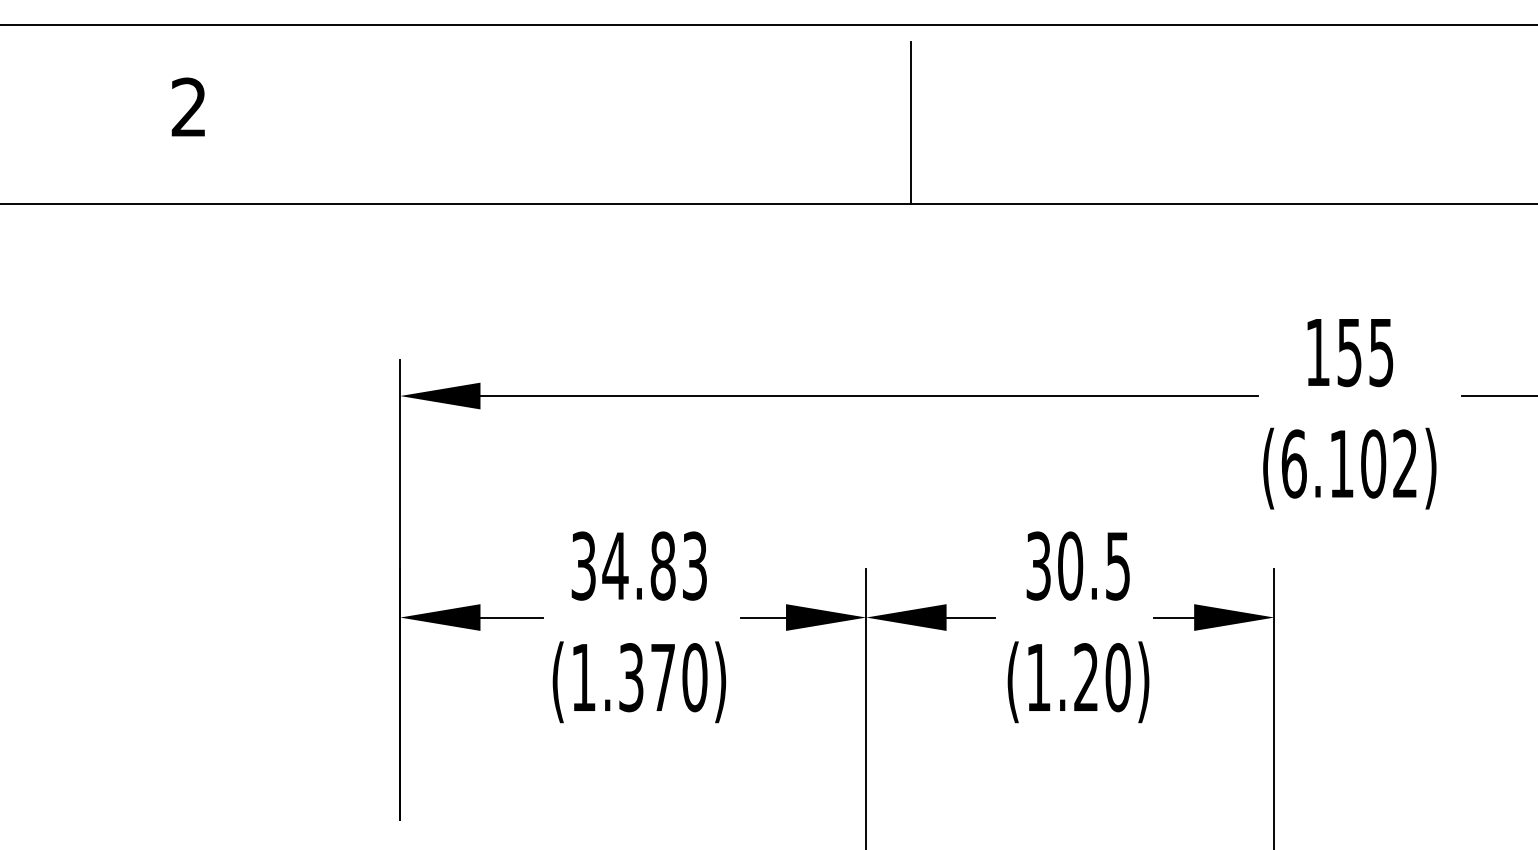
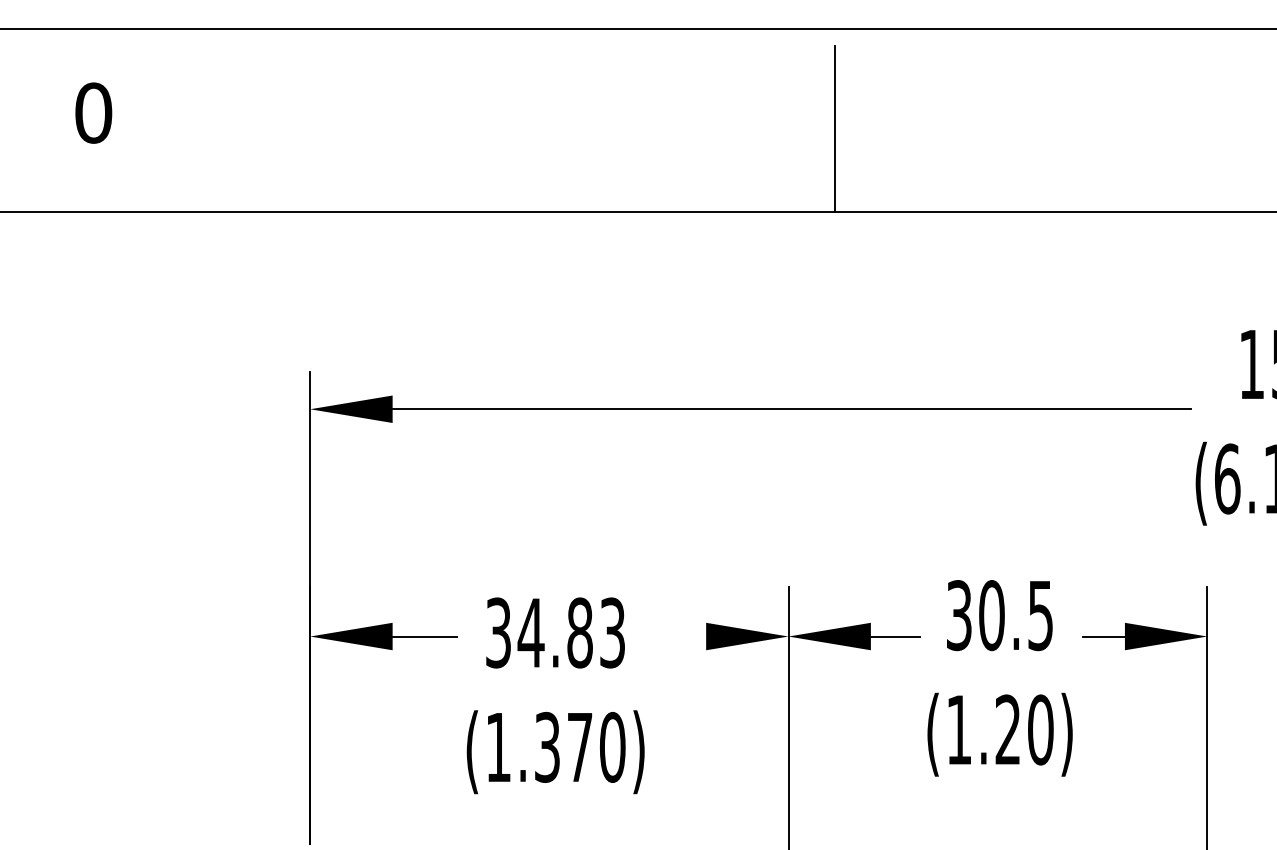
text: (189, 107) -> (94, 113), 2 -> 0
line: (763, 617) -> (683, 636), removed
text: (639, 627) -> (555, 696), moved
text: (1078, 627) -> (1000, 678), moved

